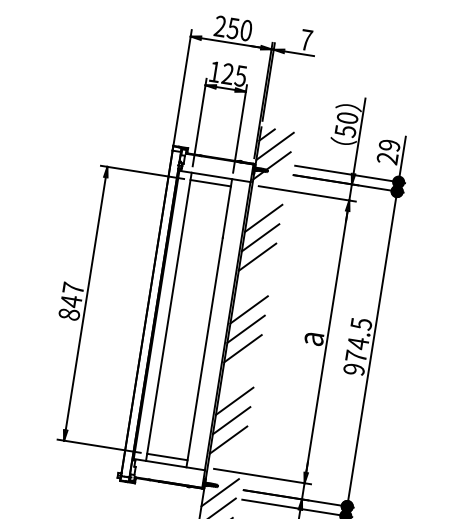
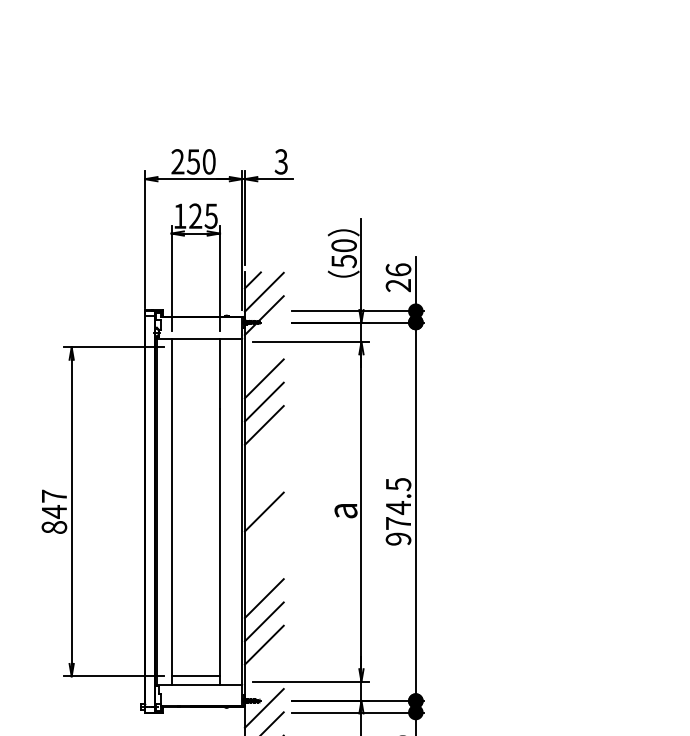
text: (305, 39) -> (280, 161), 7 -> 3
text: (389, 145) -> (398, 269), 29 -> 26
line: (210, 183) -> (195, 347), removed
line: (248, 309) -> (263, 488), removed
line: (242, 347) -> (263, 534), removed

